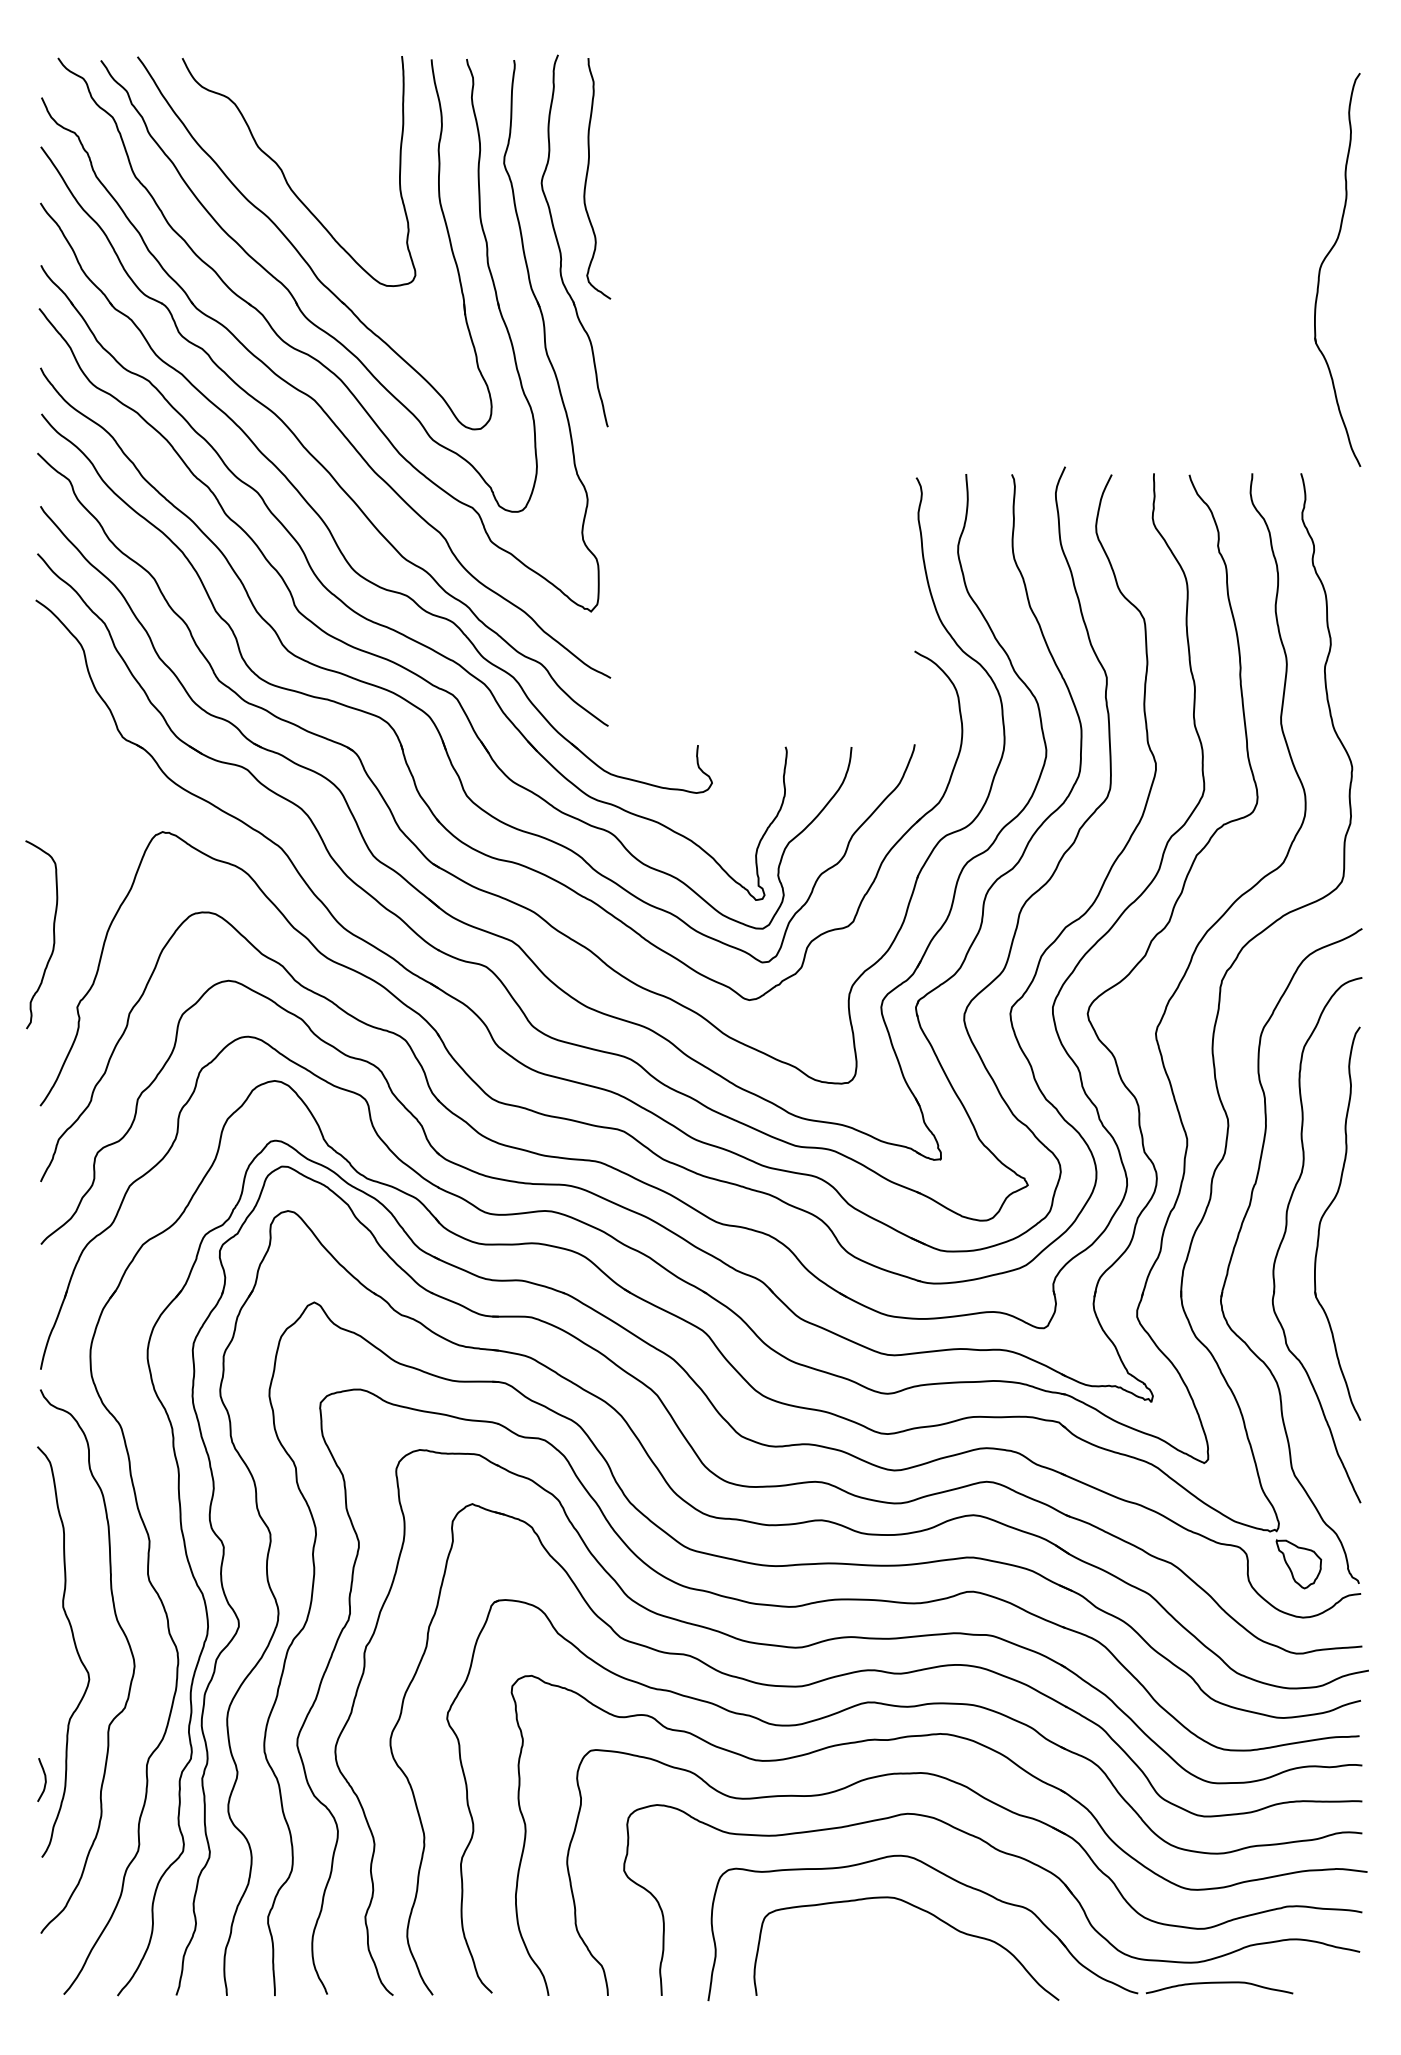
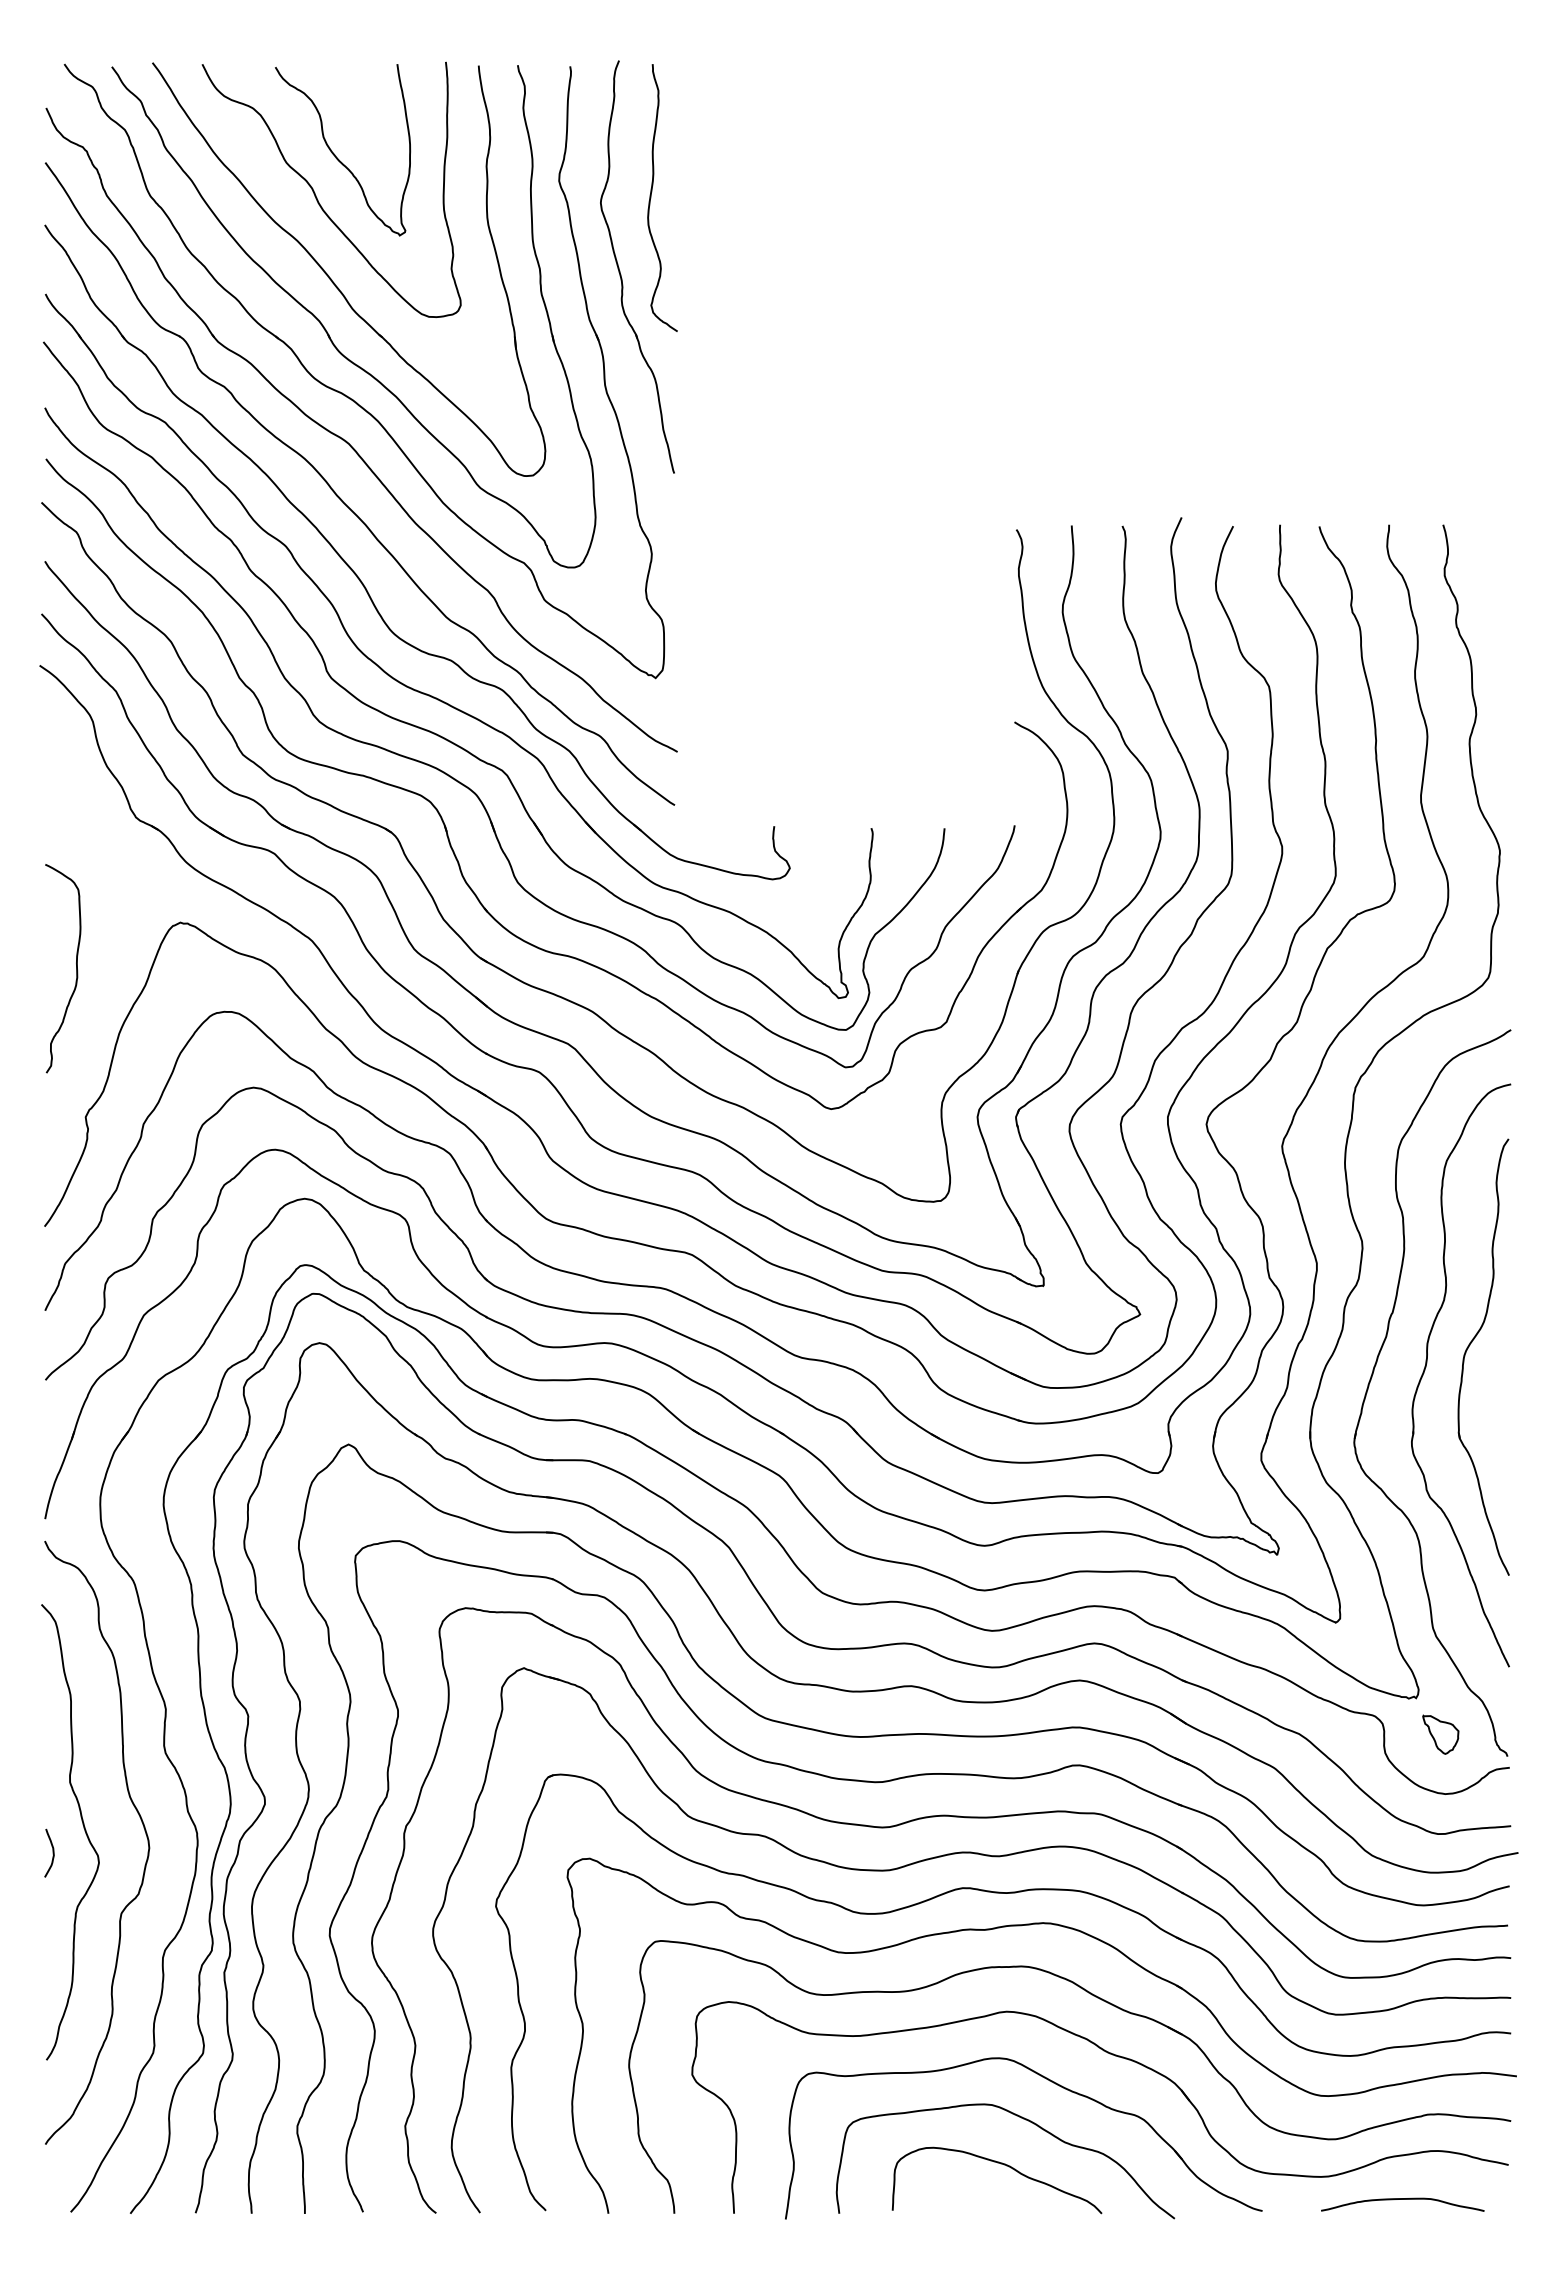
curve: (302, 139) -> (335, 154), added
part: (1323, 262) -> (1468, 290), removed
curve: (53, 934) -> (76, 968), moved
part: (1298, 1563) -> (1440, 1734), size x0.71
curve: (44, 1779) -> (52, 1852), moved
curve: (901, 1951) -> (1000, 2164), added
curve: (1219, 1983) -> (1402, 2199), moved

